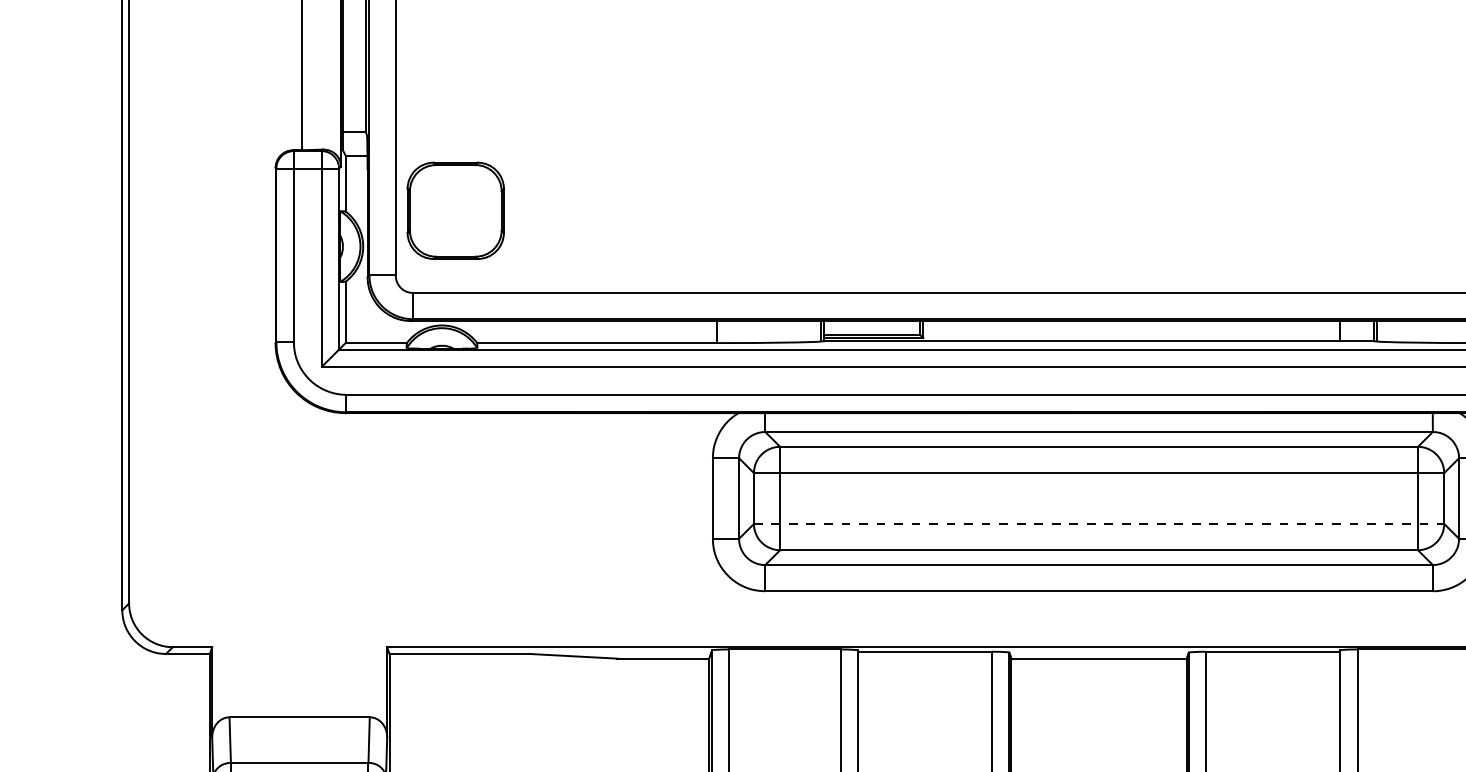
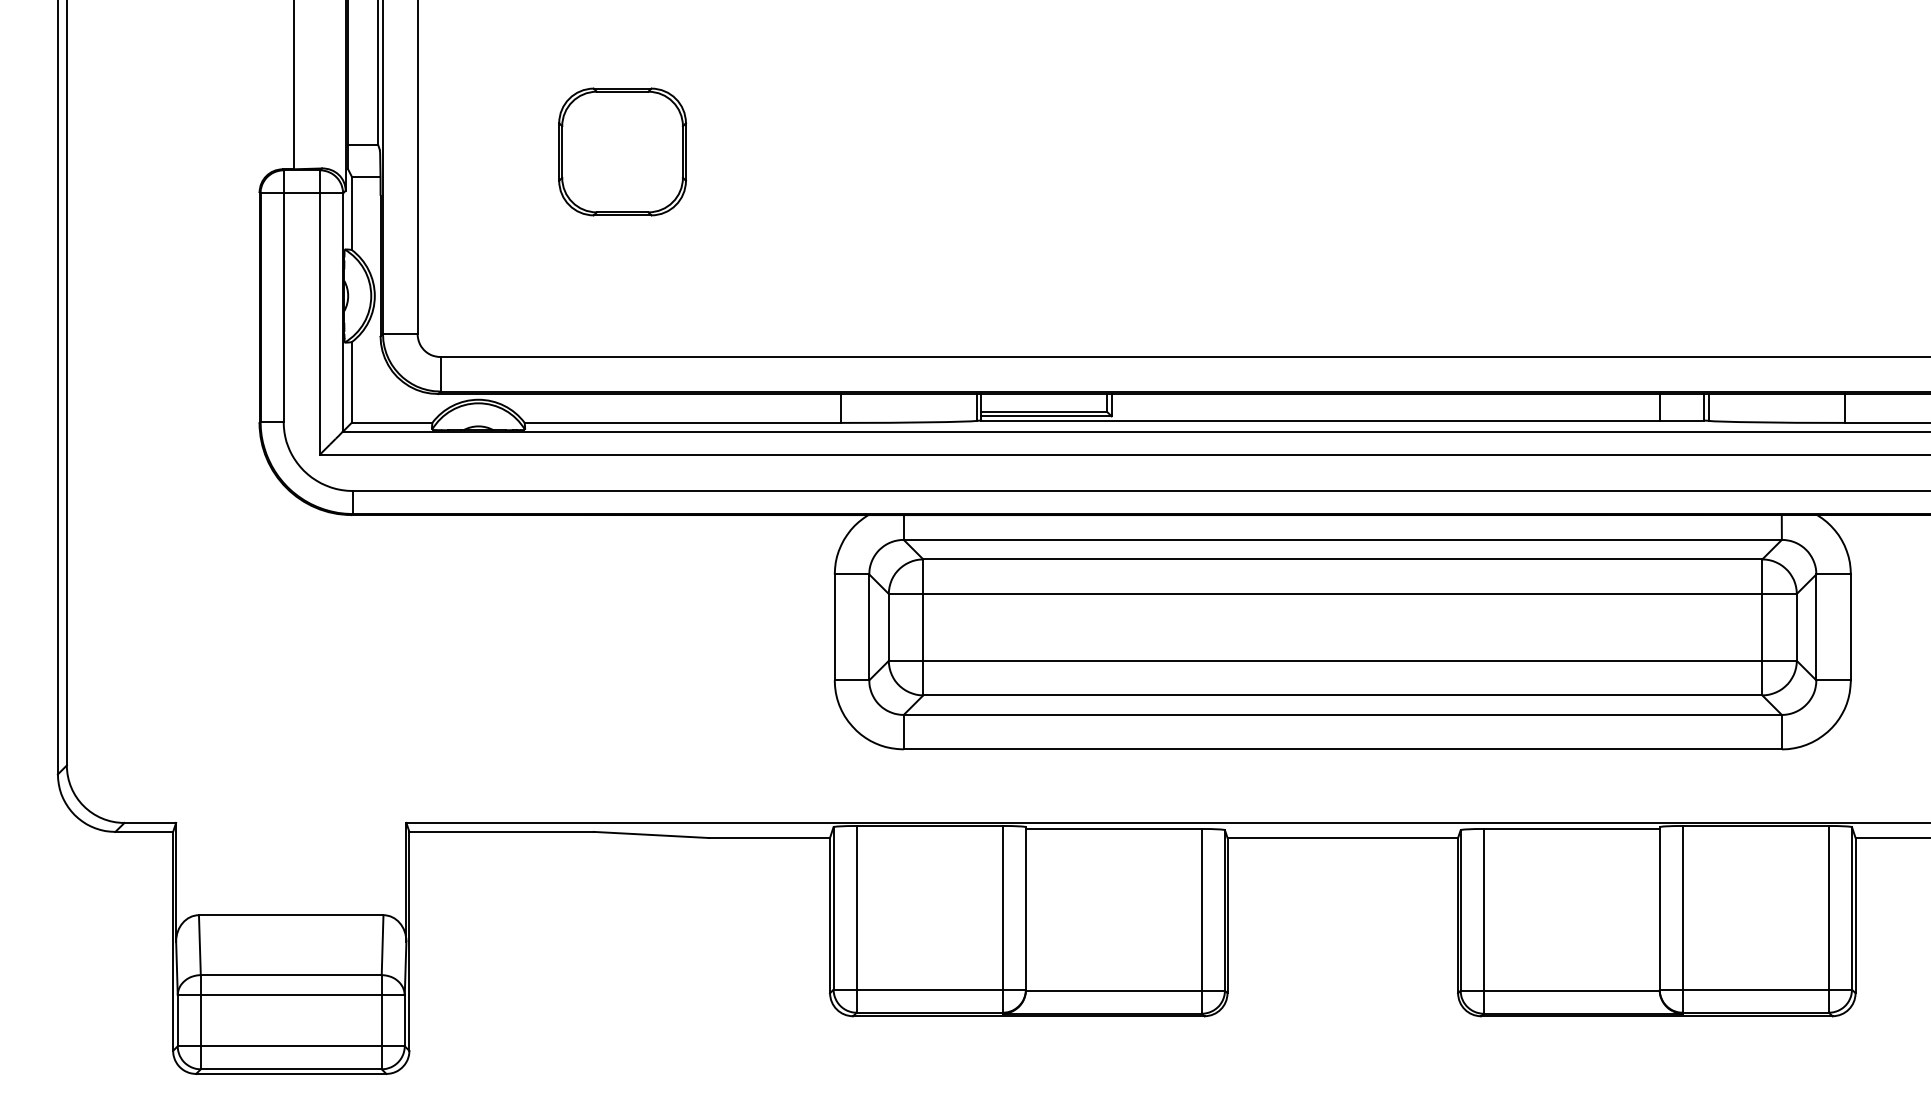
part: (455, 210) -> (622, 151), moved
line: (1099, 523) -> (1343, 660), dashed -> solid

